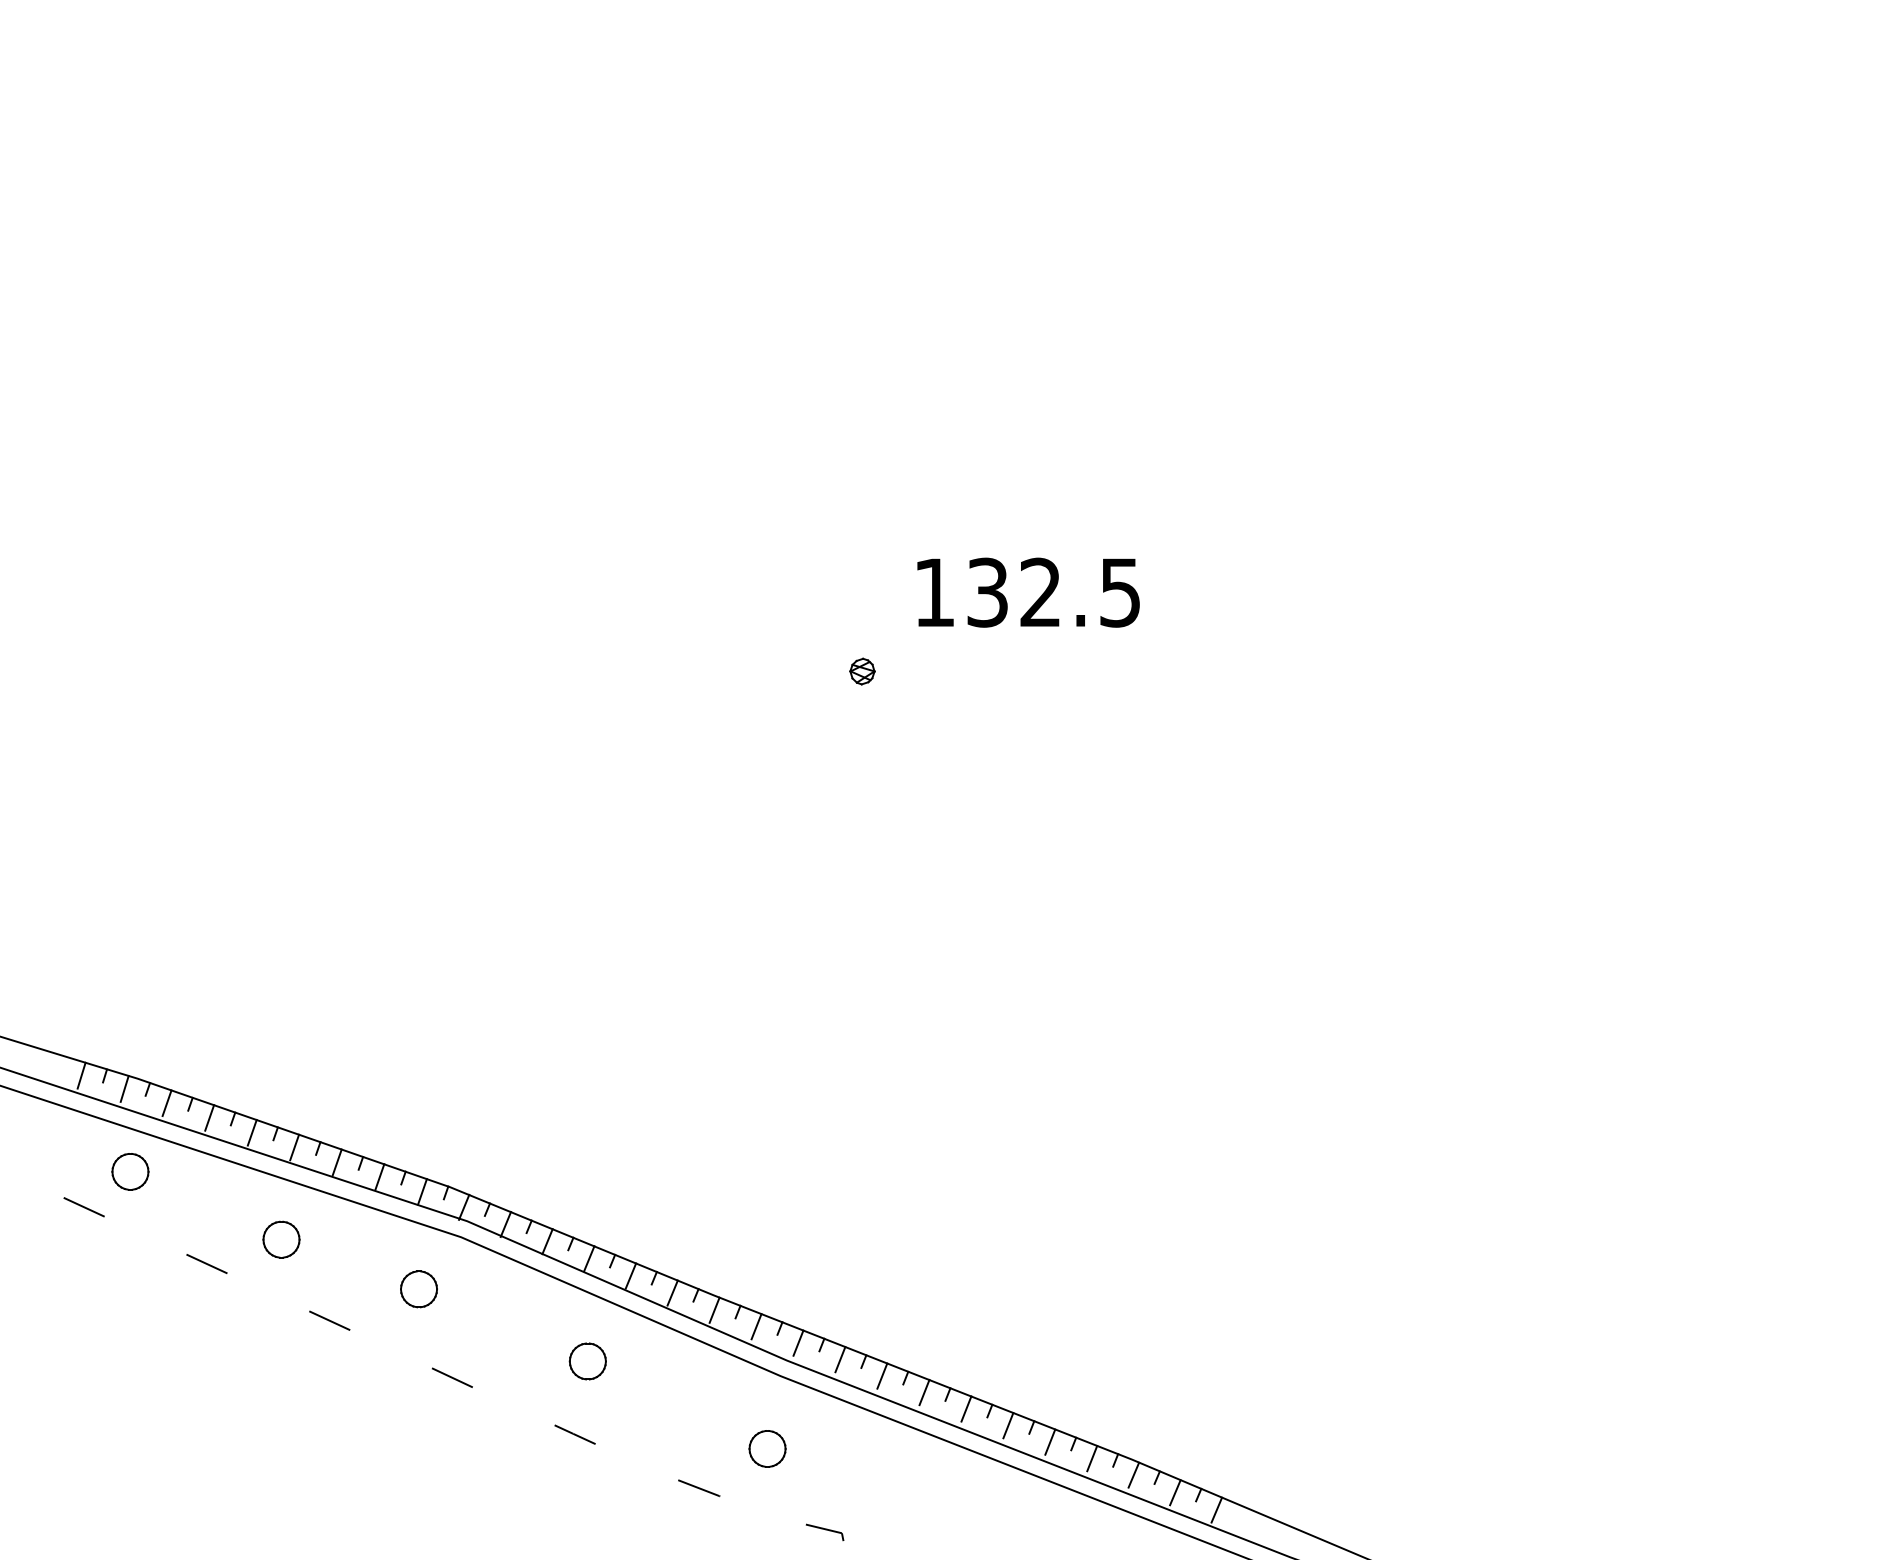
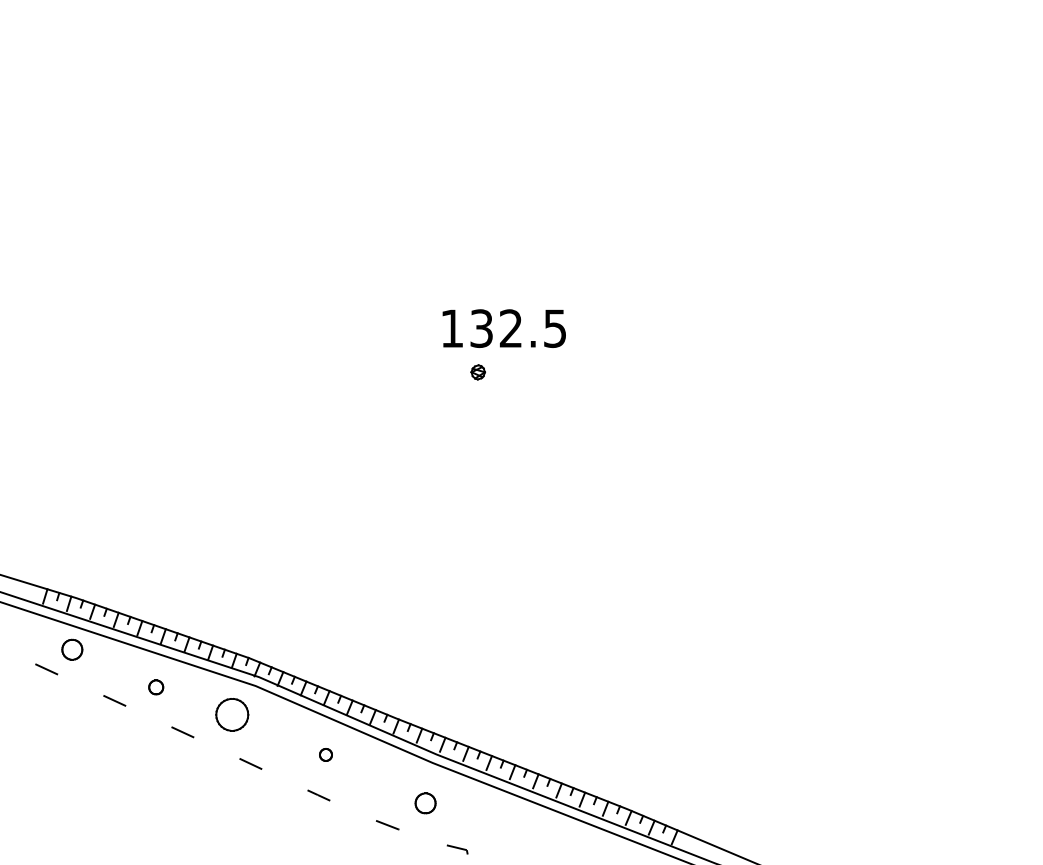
text: (1027, 592) -> (503, 328), moved
part: (282, 1239) -> (156, 687), size x0.7
part: (419, 1288) -> (232, 714), size x1.6
part: (587, 1360) -> (325, 754), size x0.6

